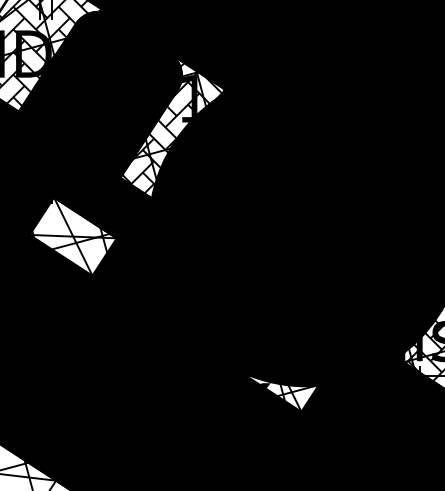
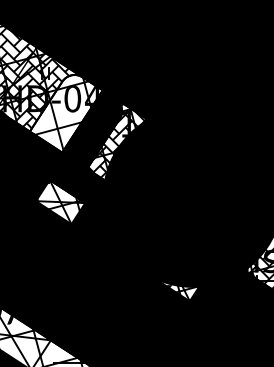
fill: (81, 80) -> (65, 113), removed

